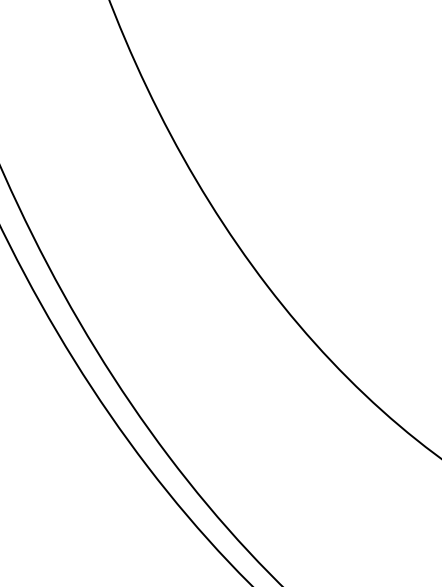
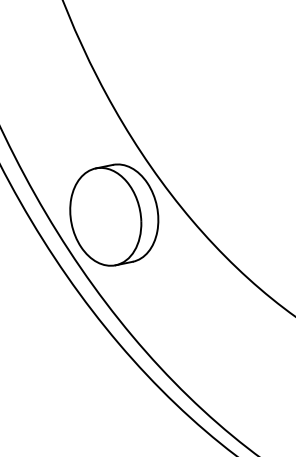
part: (150, 271) -> (114, 214), added

